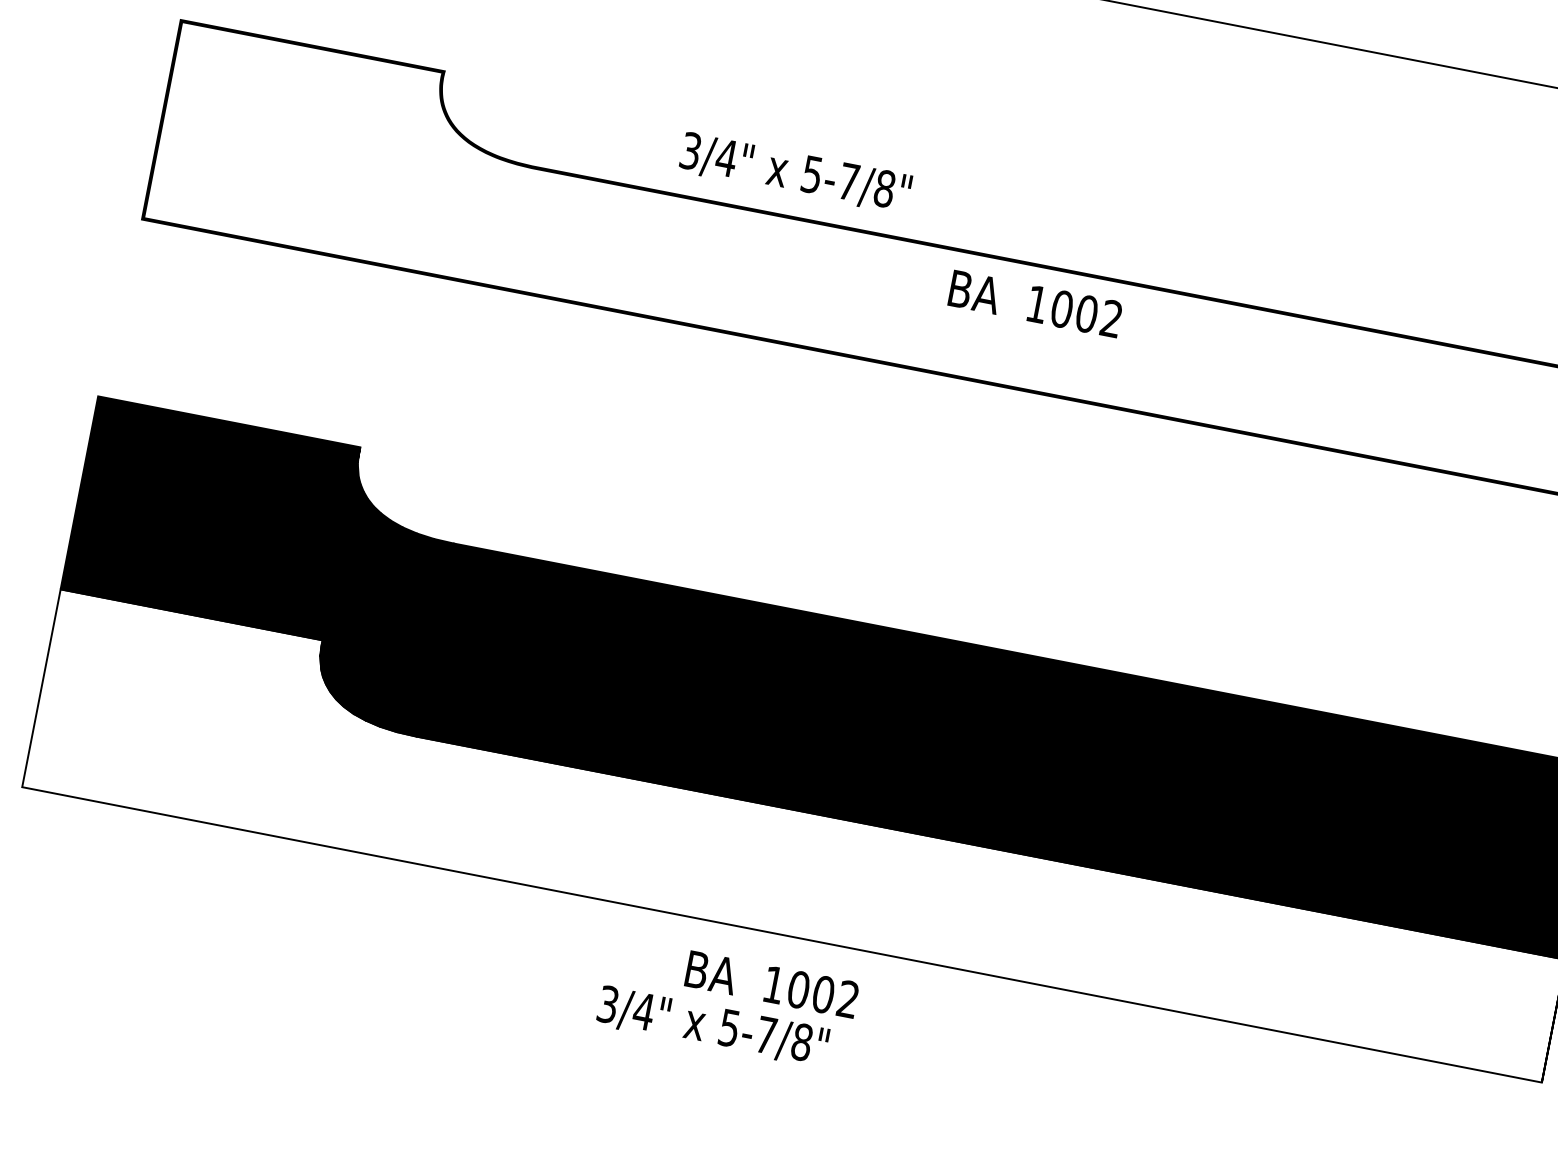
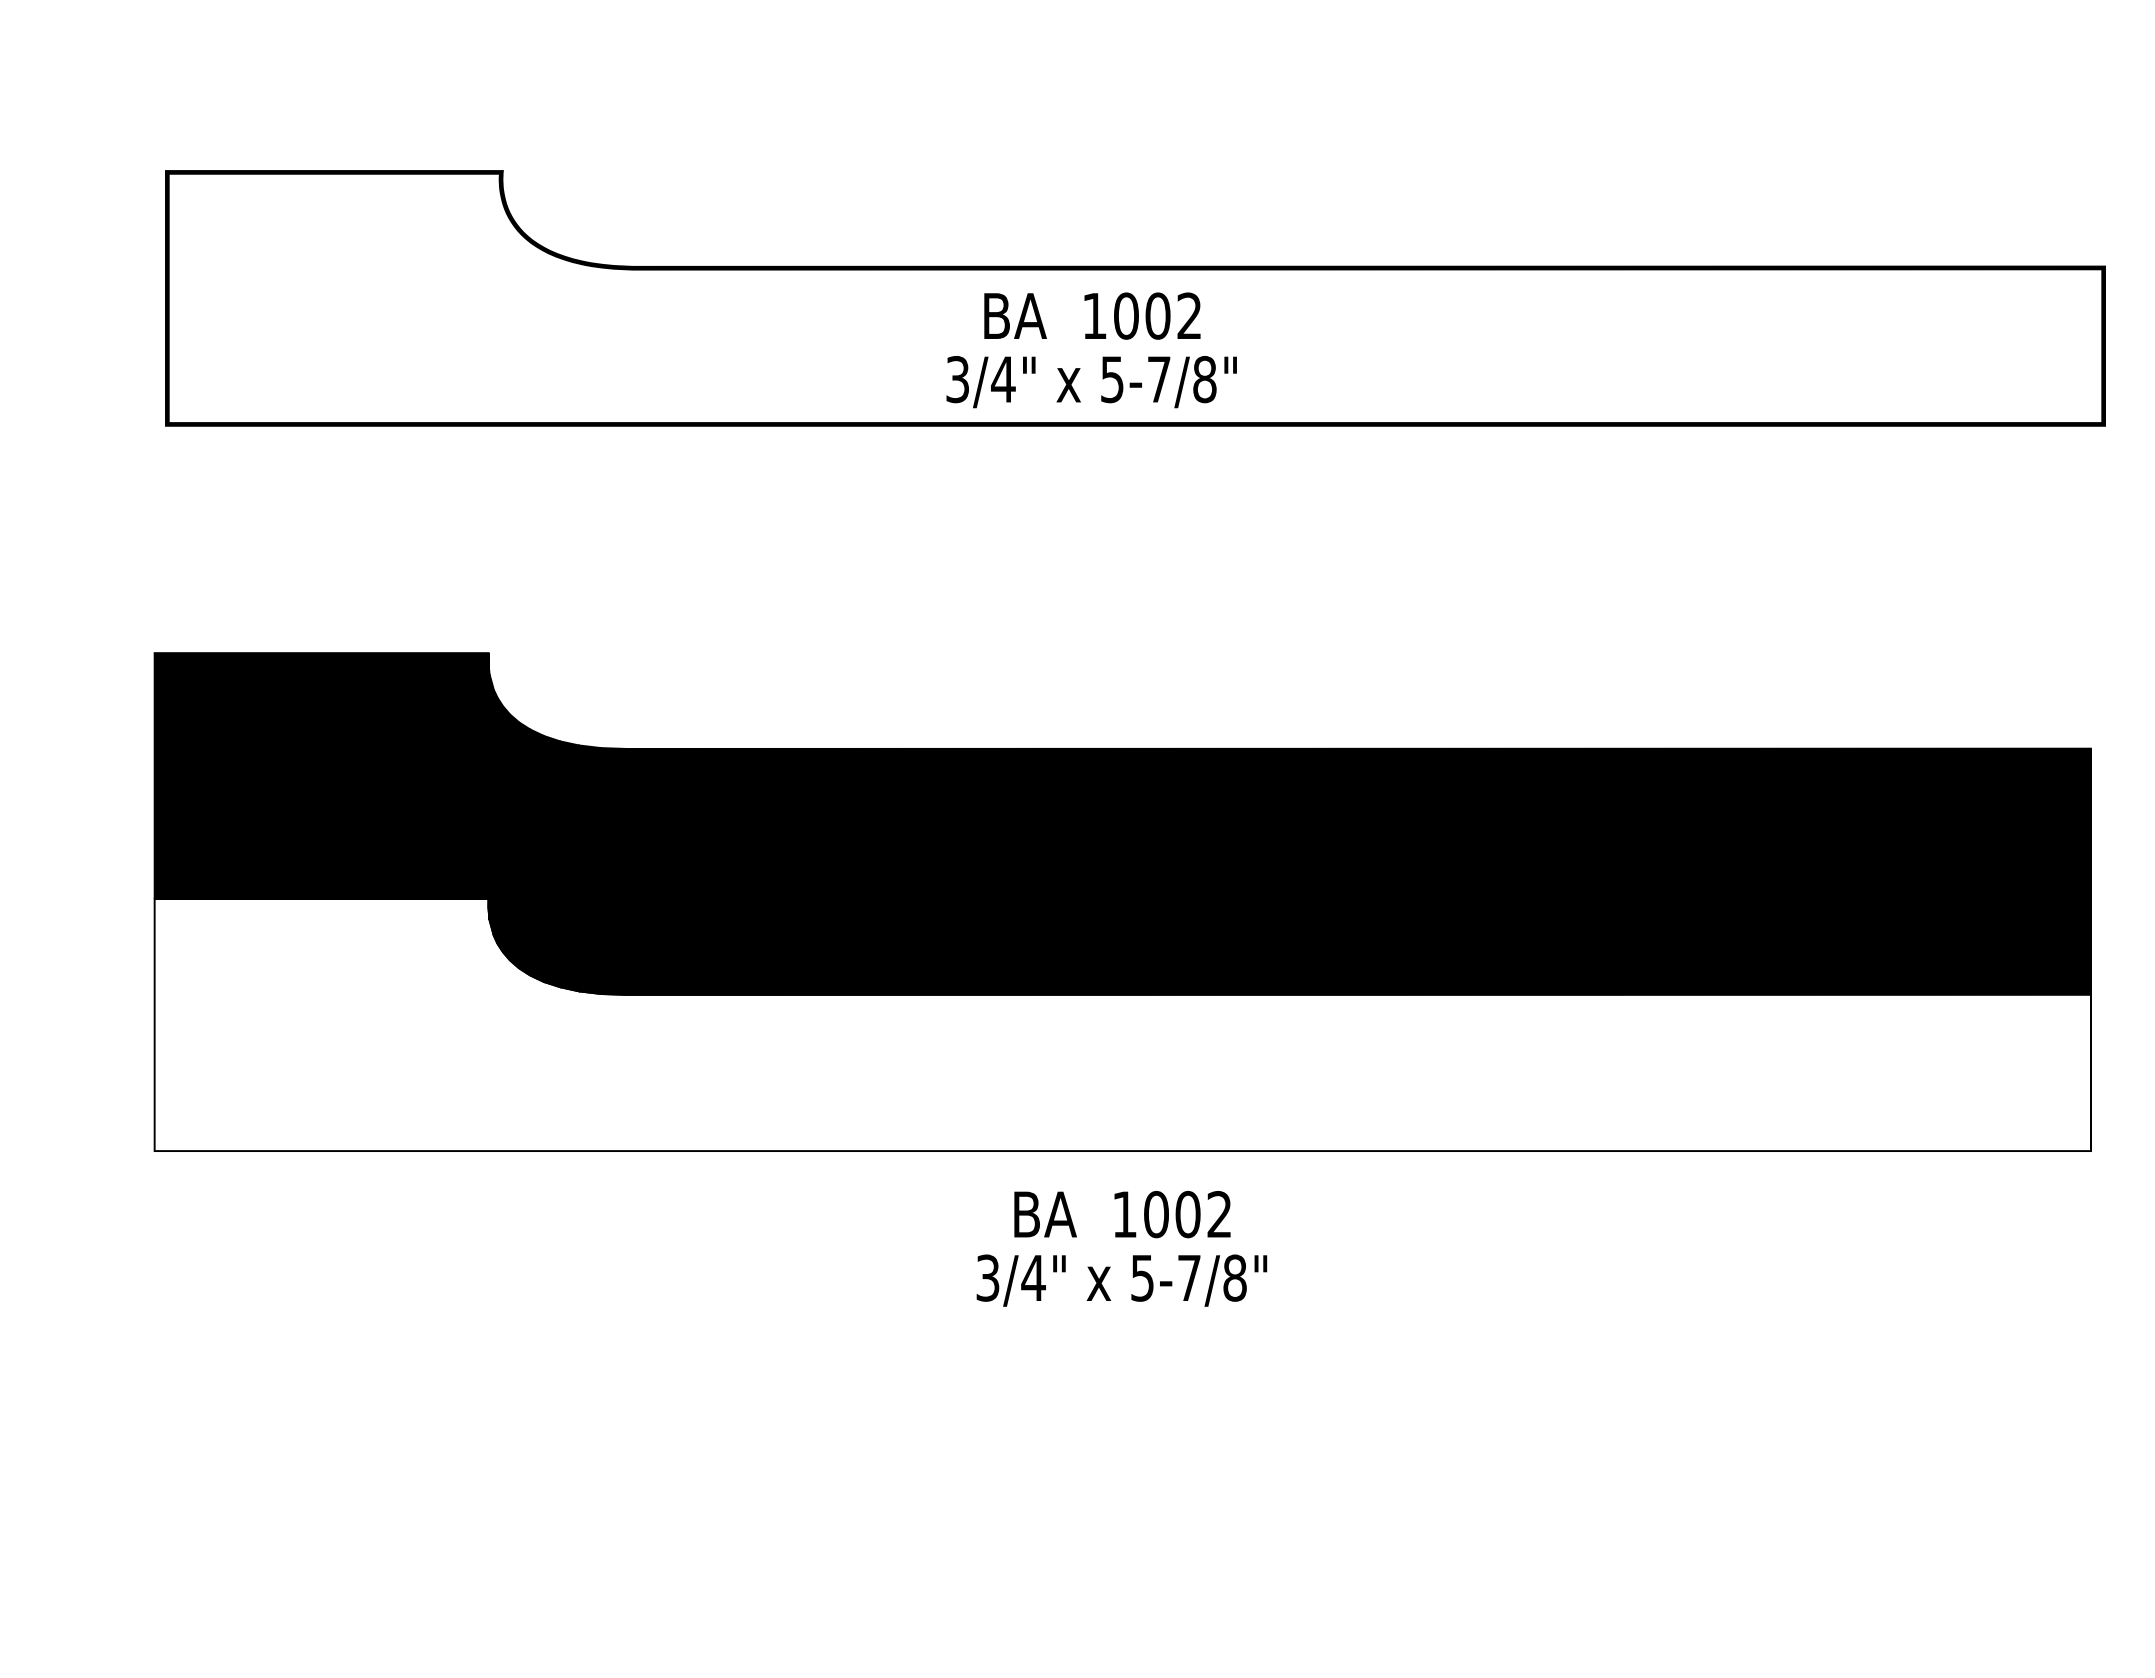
text: (795, 173) -> (1091, 382), moved
text: (1035, 303) -> (1092, 315), moved
text: (712, 1026) -> (1121, 1280), moved

